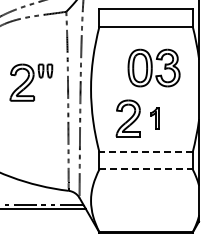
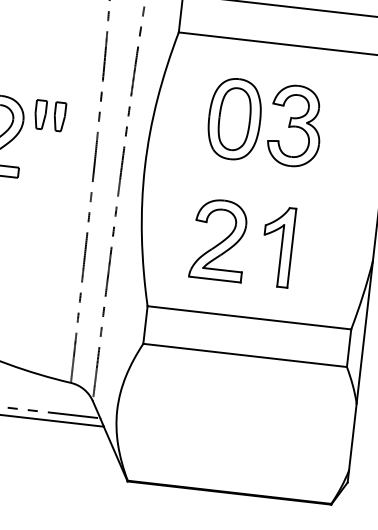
part: (153, 67) -> (263, 121), moved
part: (155, 118) -> (278, 246), size x1.67
line: (146, 152) -> (250, 318), dashed -> solid
line: (146, 169) -> (246, 355), dashed -> solid

